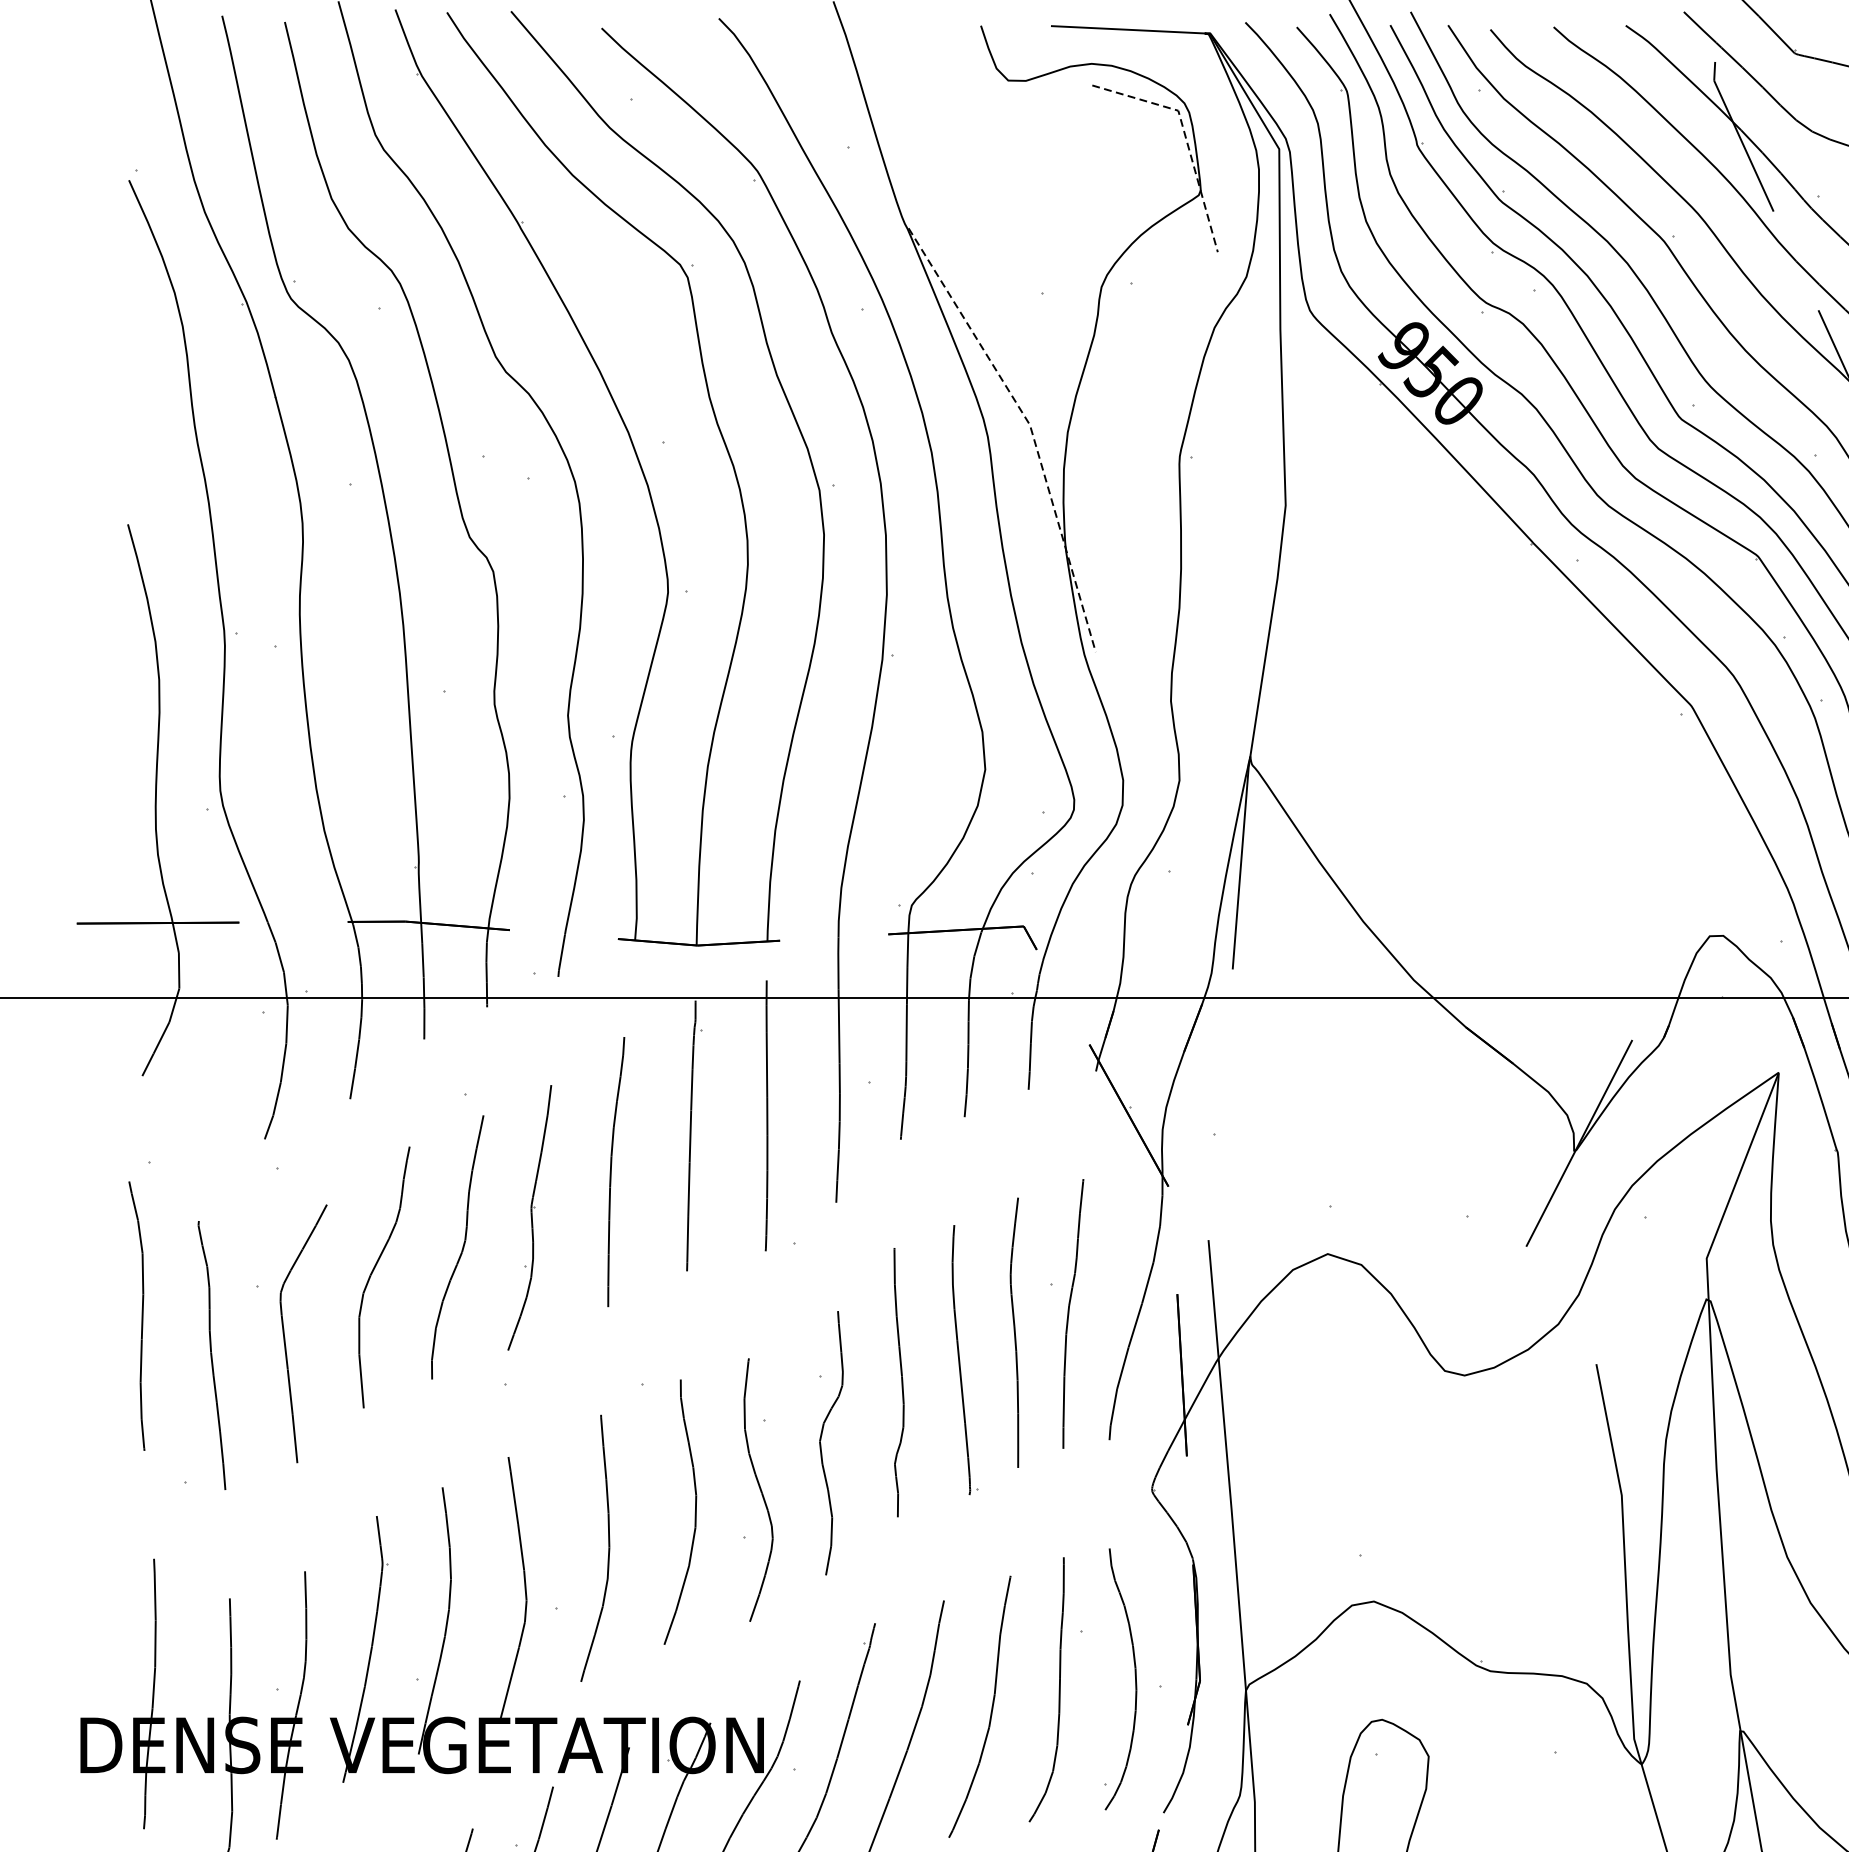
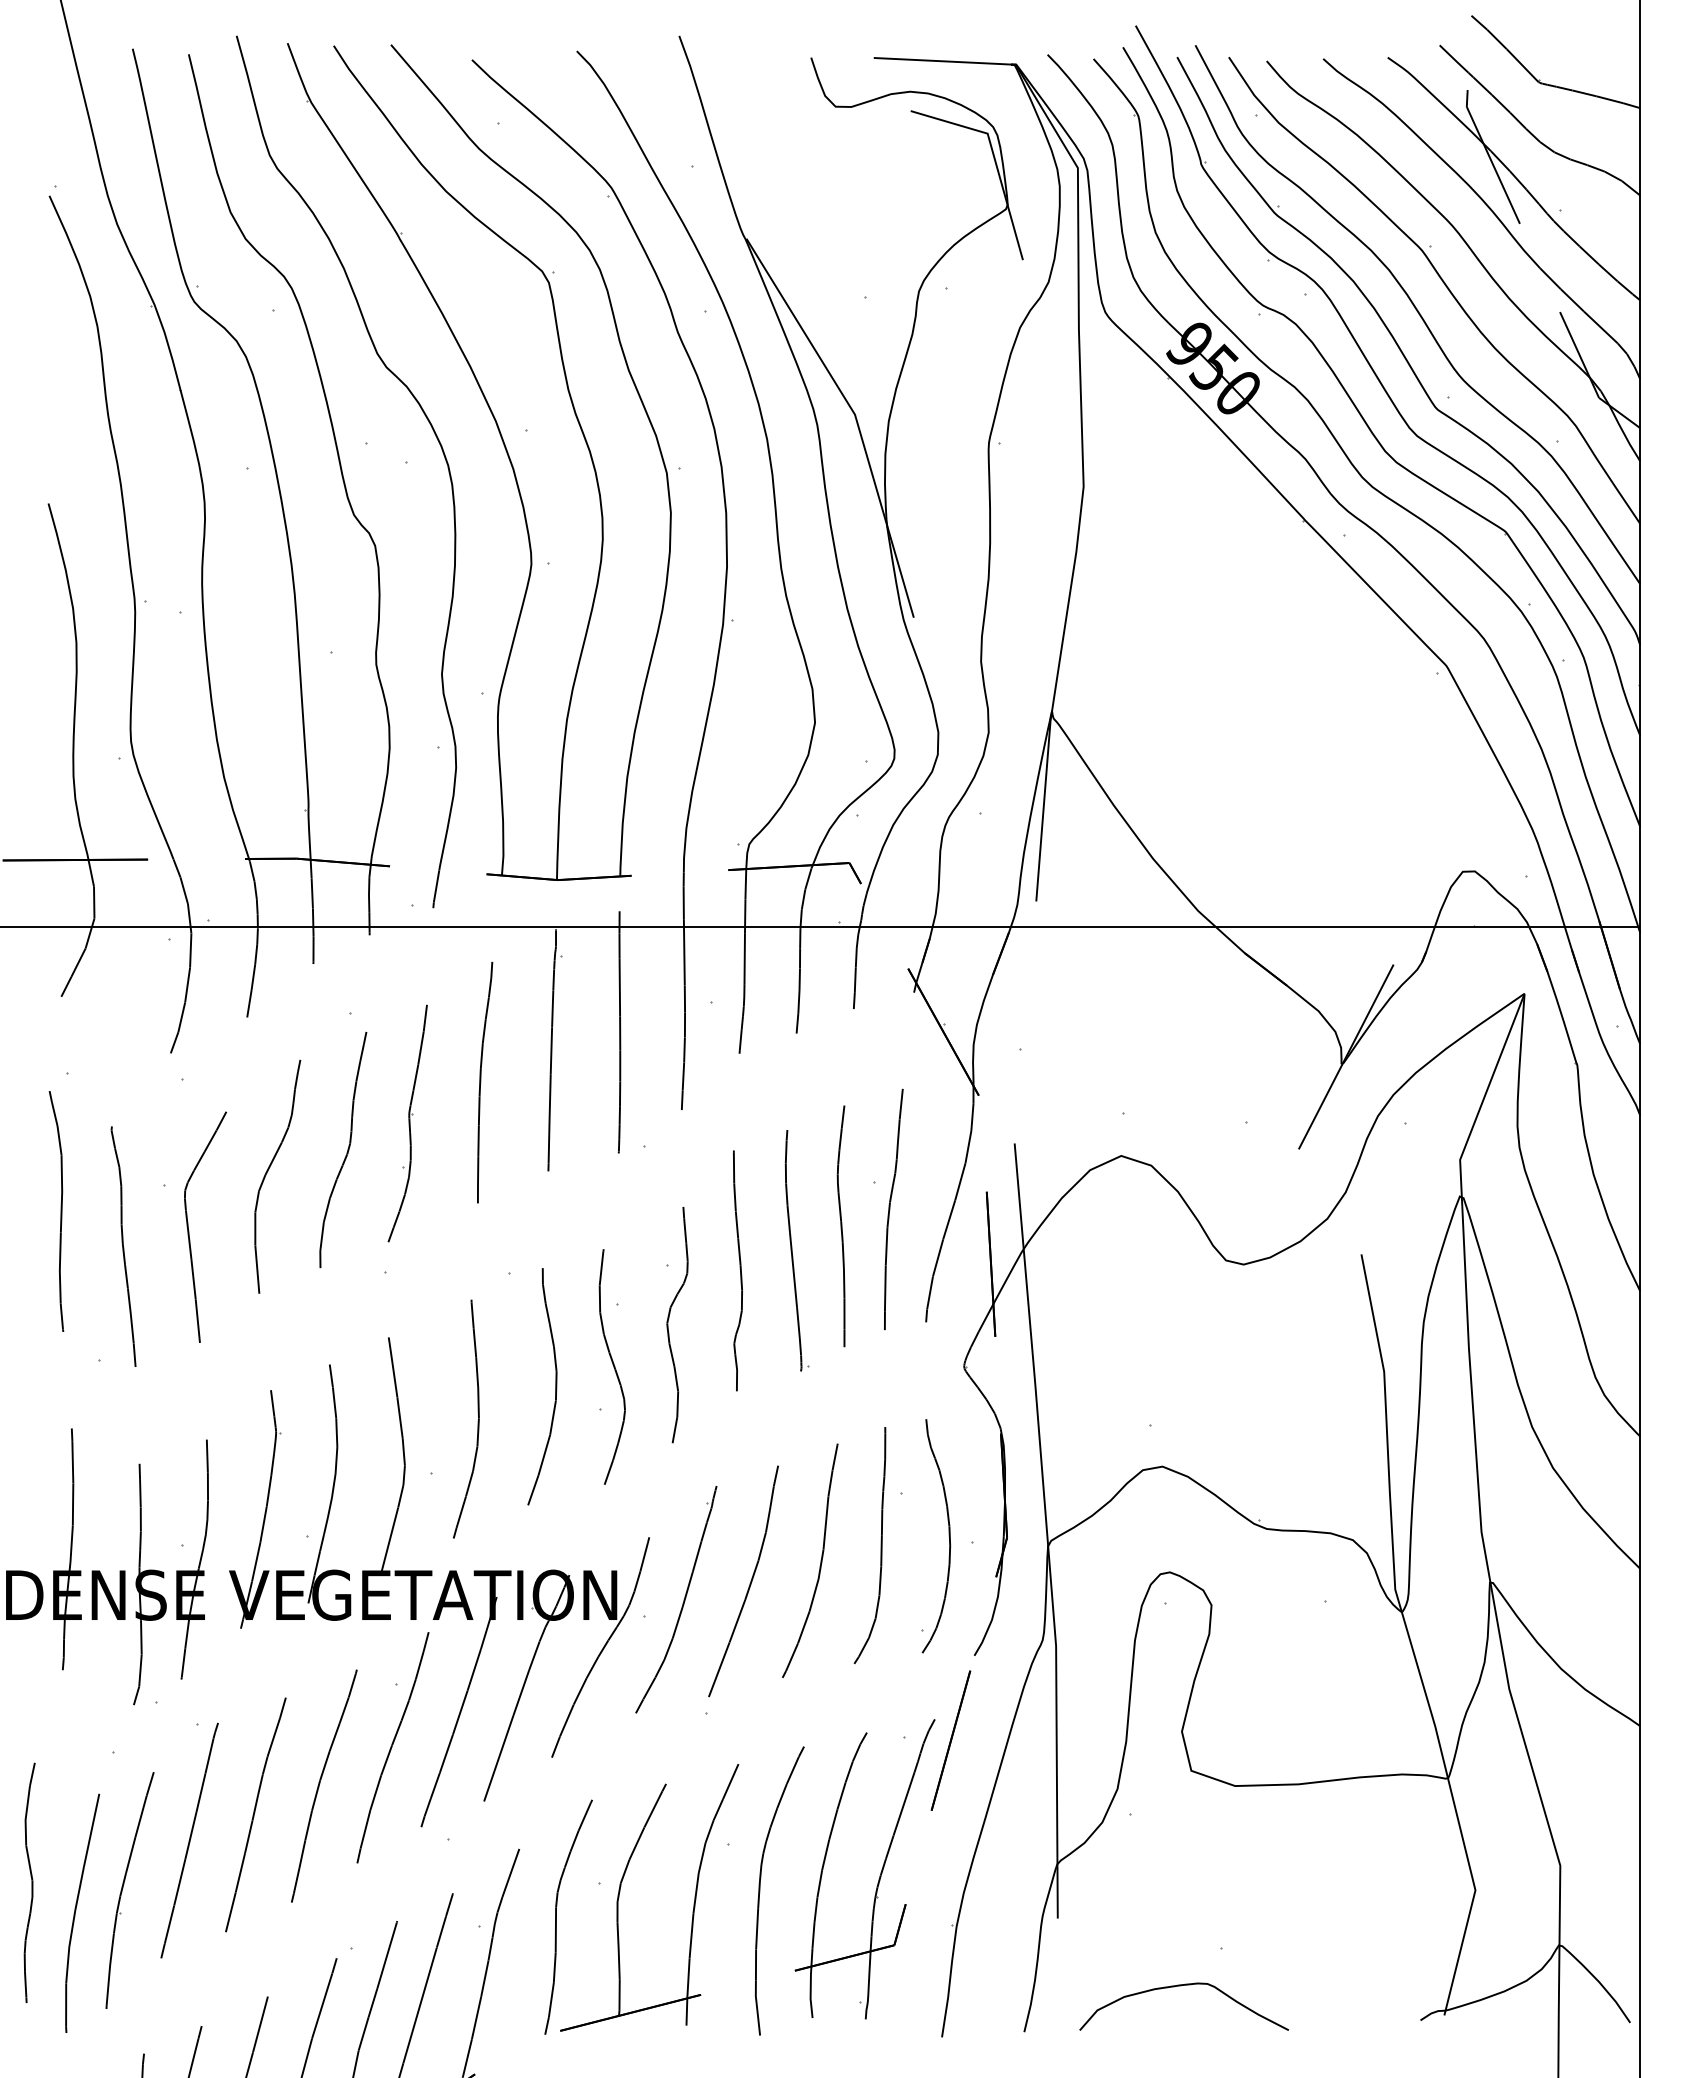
line: (1185, 137) -> (994, 157), dashed -> solid
line: (1030, 427) -> (855, 416), dashed -> solid

